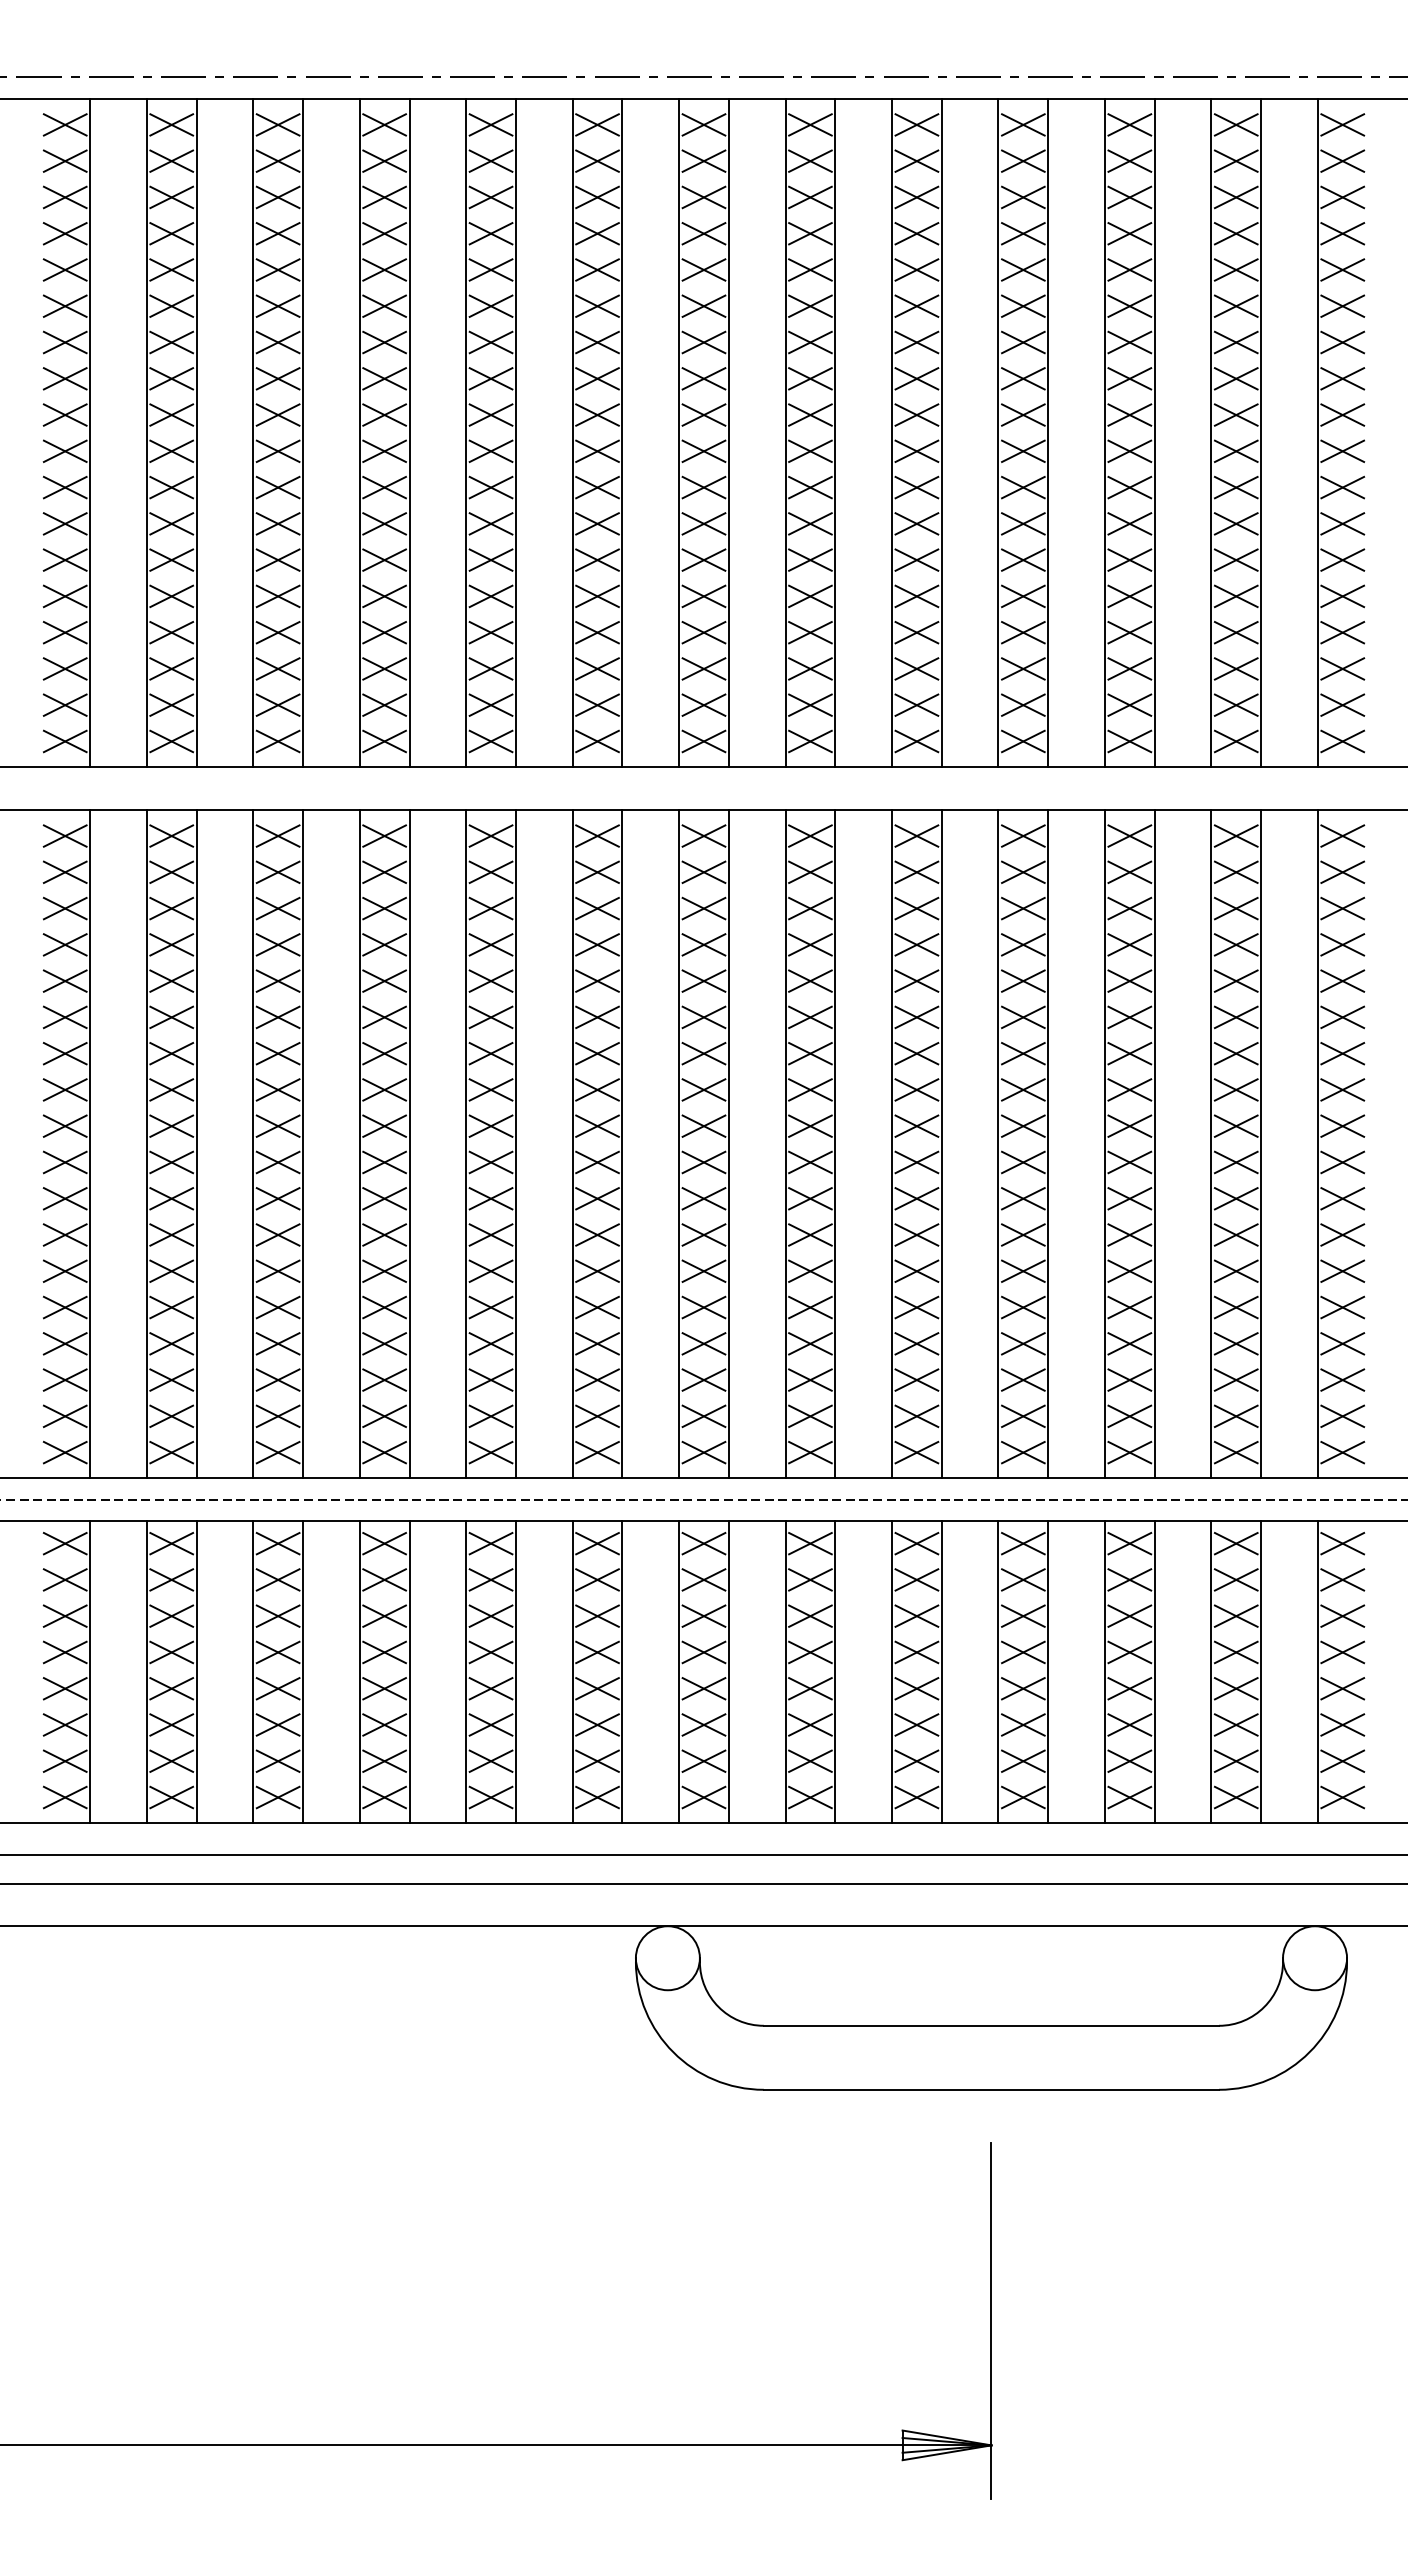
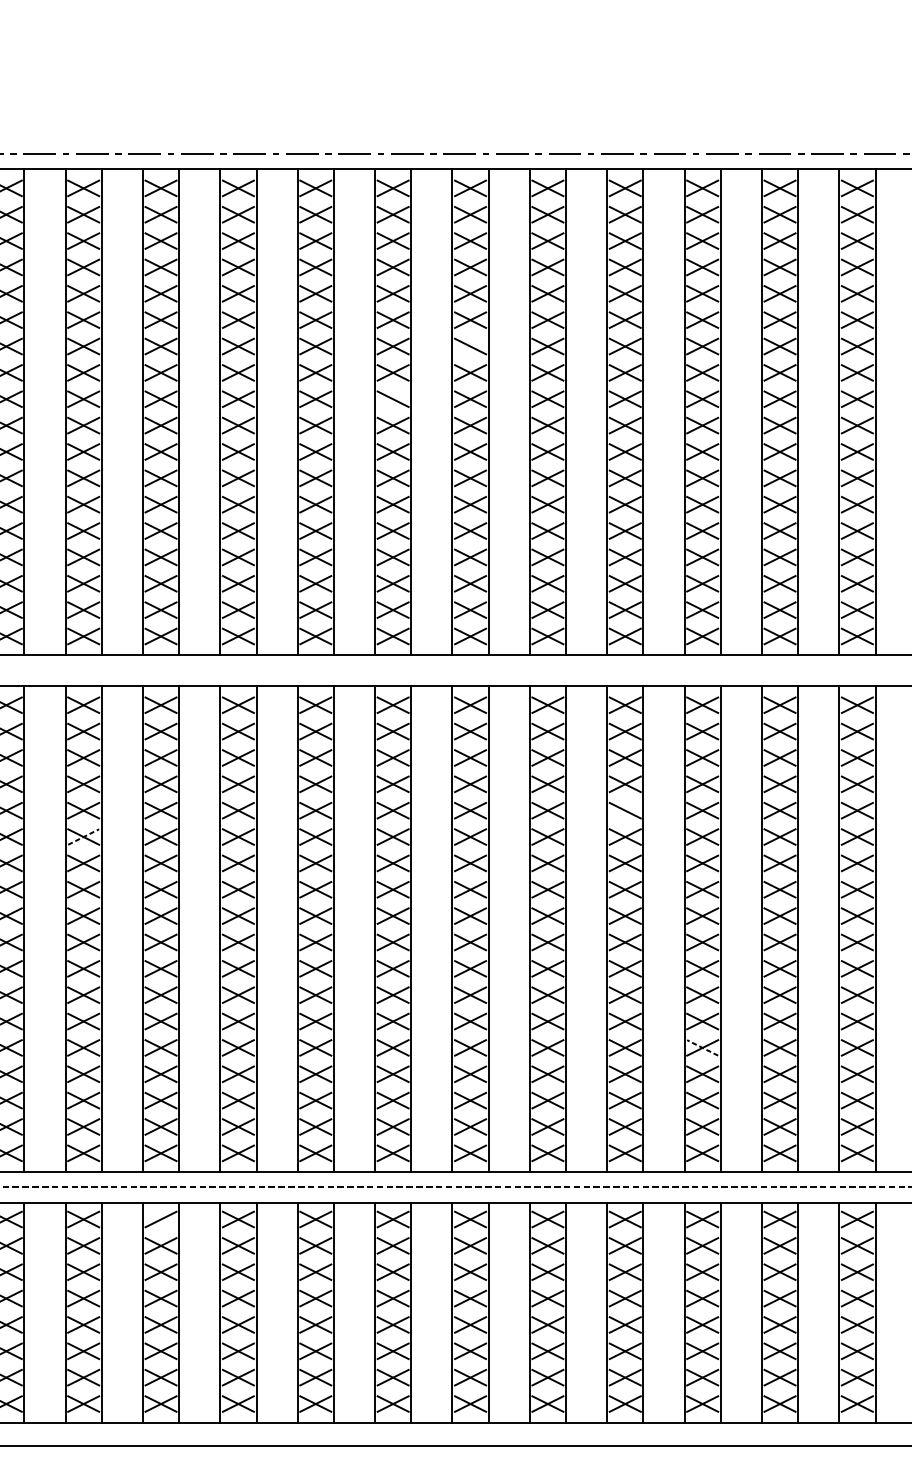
line: (703, 342) -> (470, 346), removed
line: (597, 414) -> (393, 398), removed
line: (916, 980) -> (624, 810), removed
line: (171, 1017) -> (83, 837), solid -> dashed
line: (1023, 1307) -> (702, 1047), solid -> dashed
line: (277, 1543) -> (160, 1219), removed

